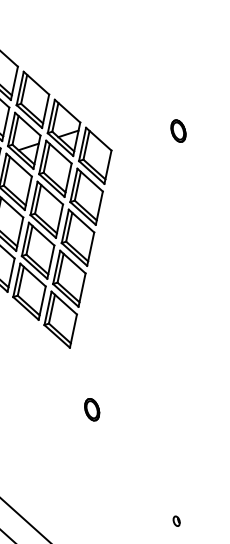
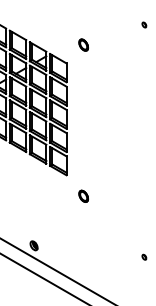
part: (178, 129) -> (83, 44), moved
part: (92, 408) -> (83, 195), moved

